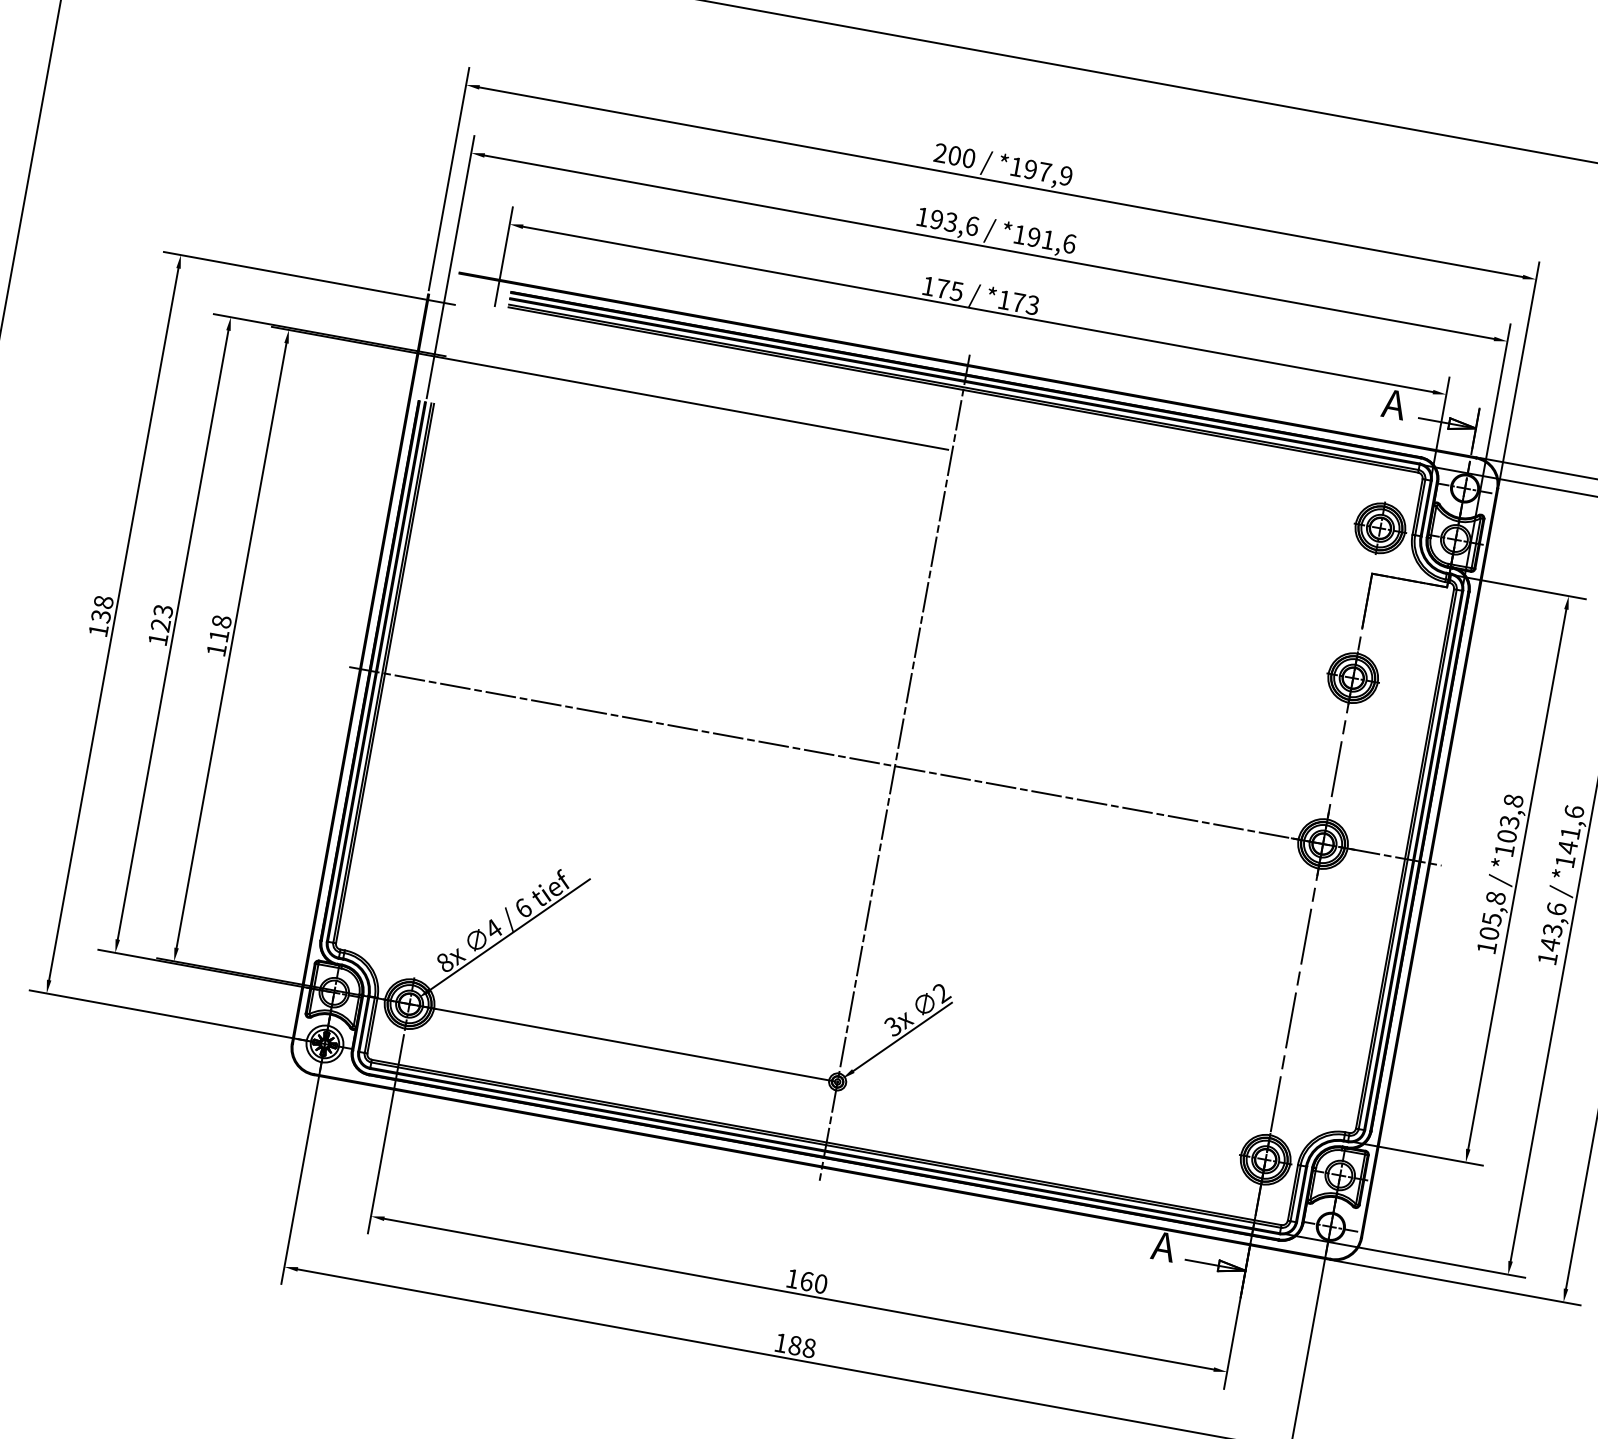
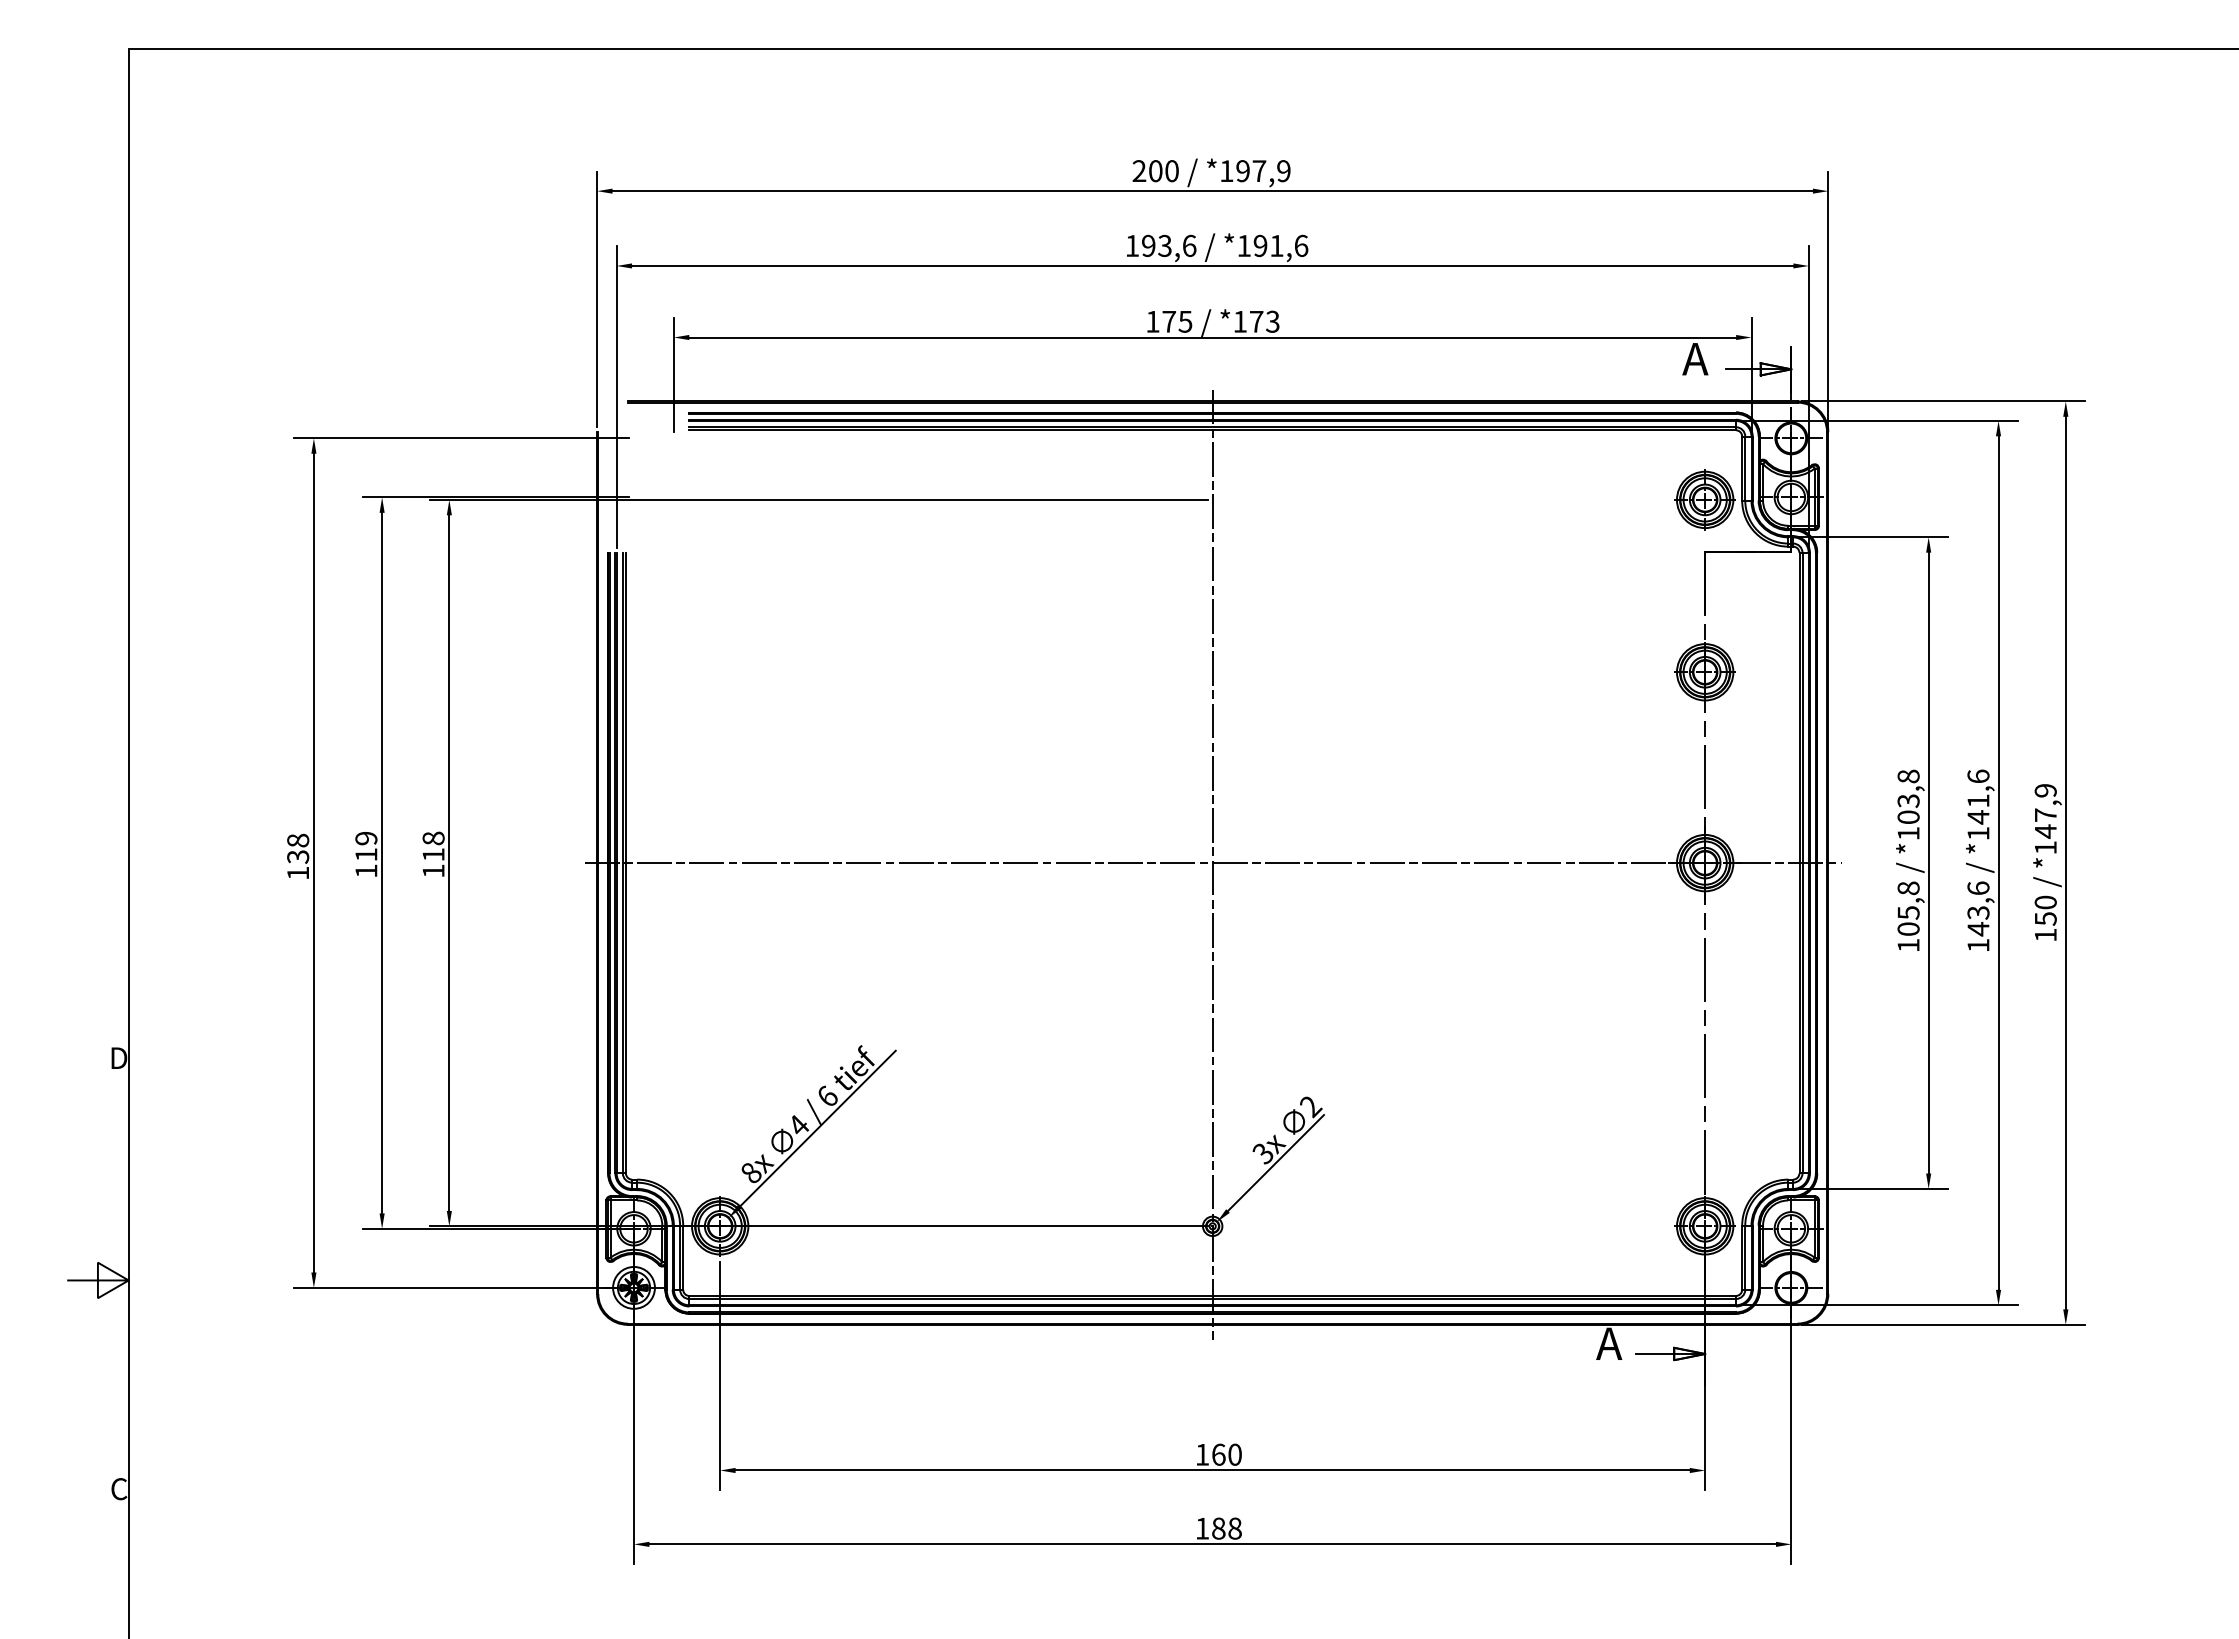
text: (162, 618) -> (366, 846), 123 -> 119

